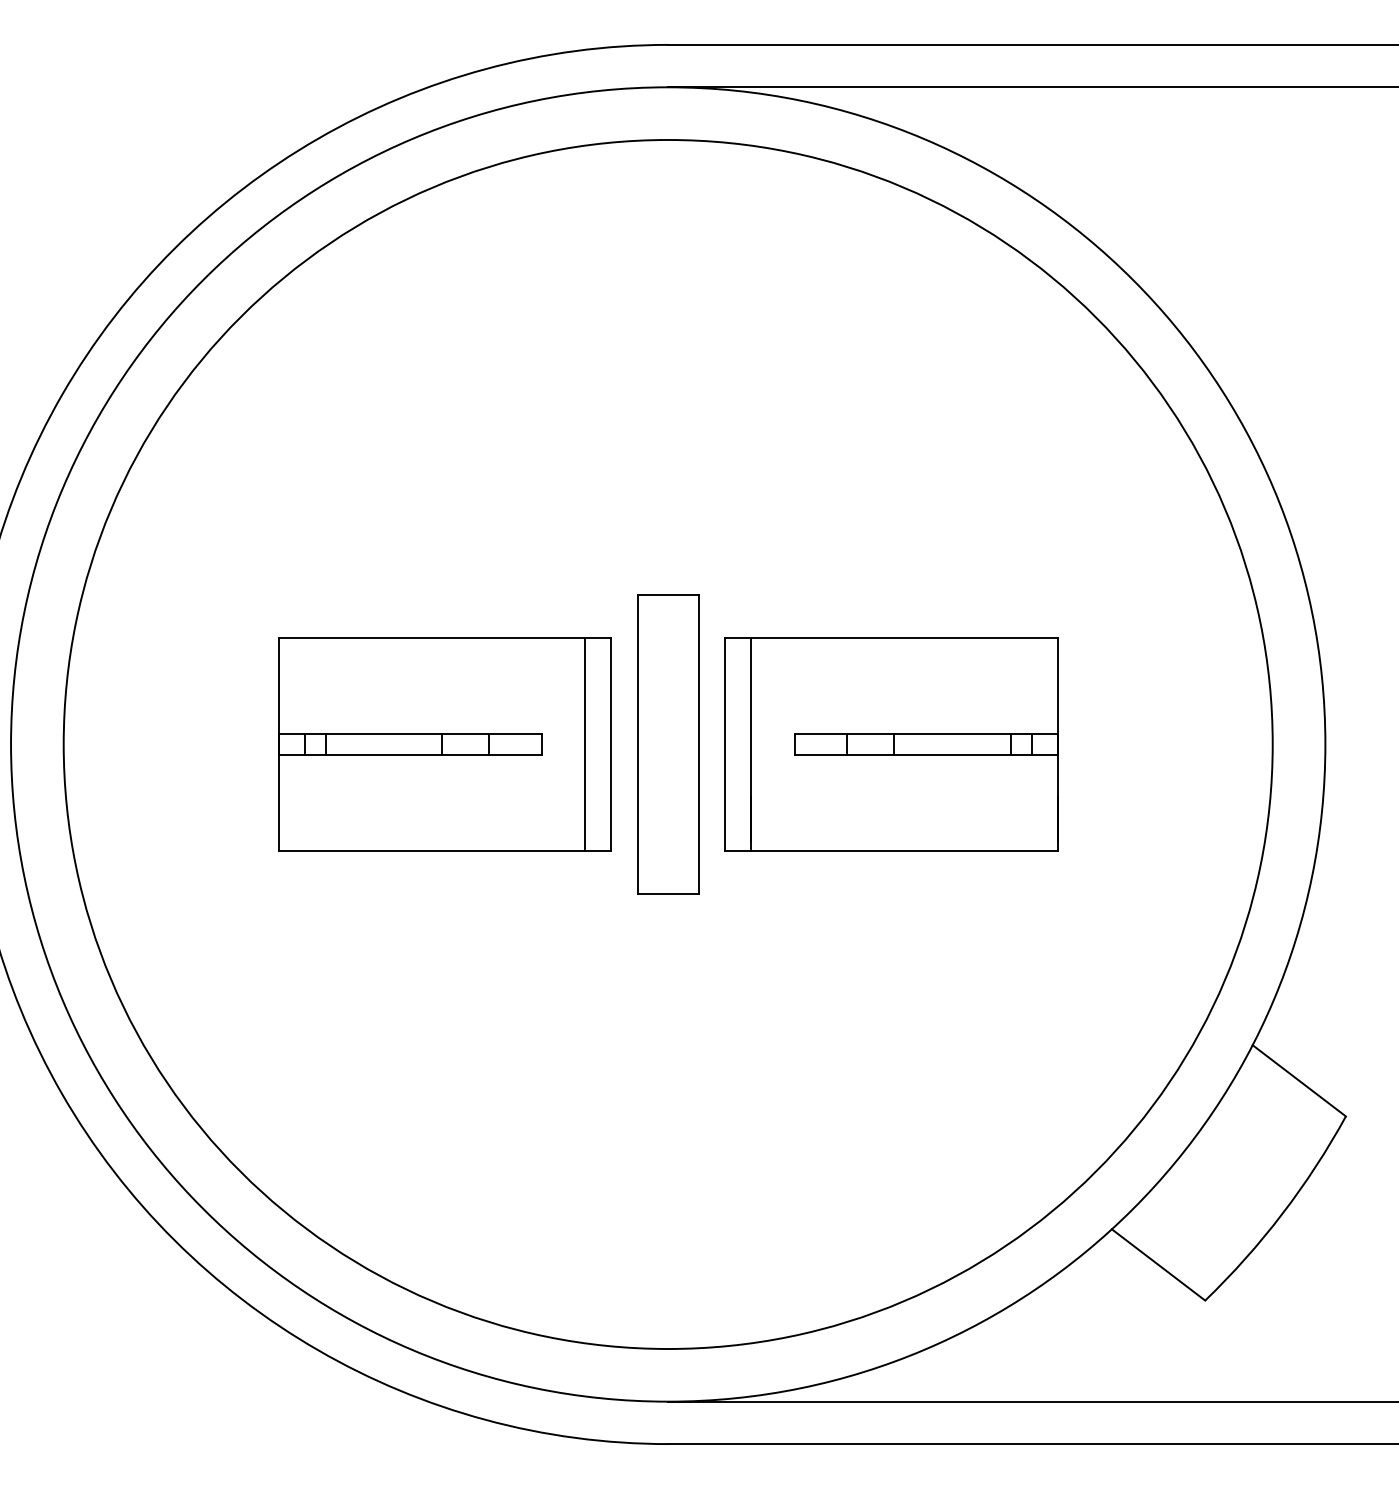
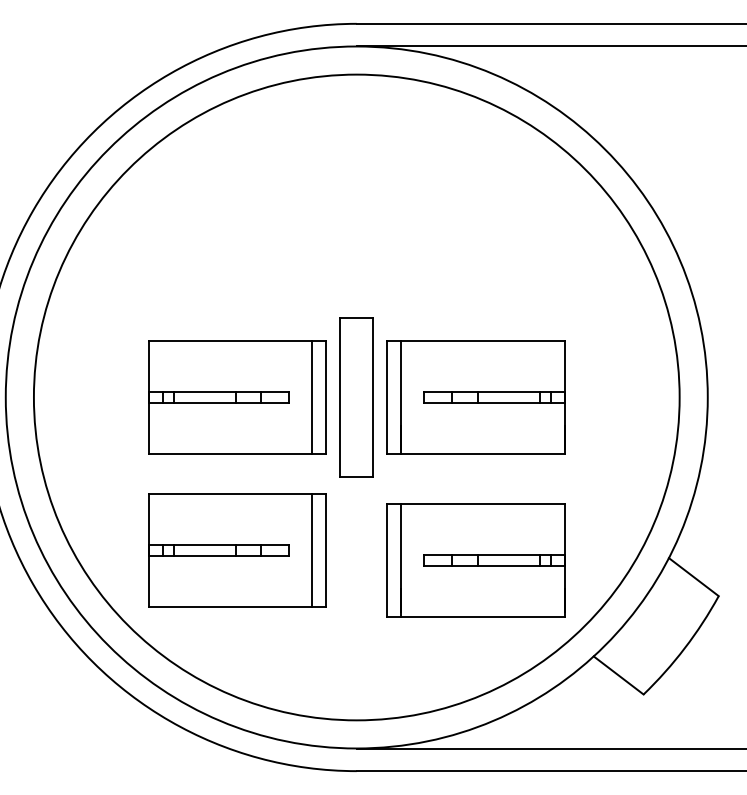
part: (444, 1030) -> (237, 550), added
part: (890, 1049) -> (475, 560), added

